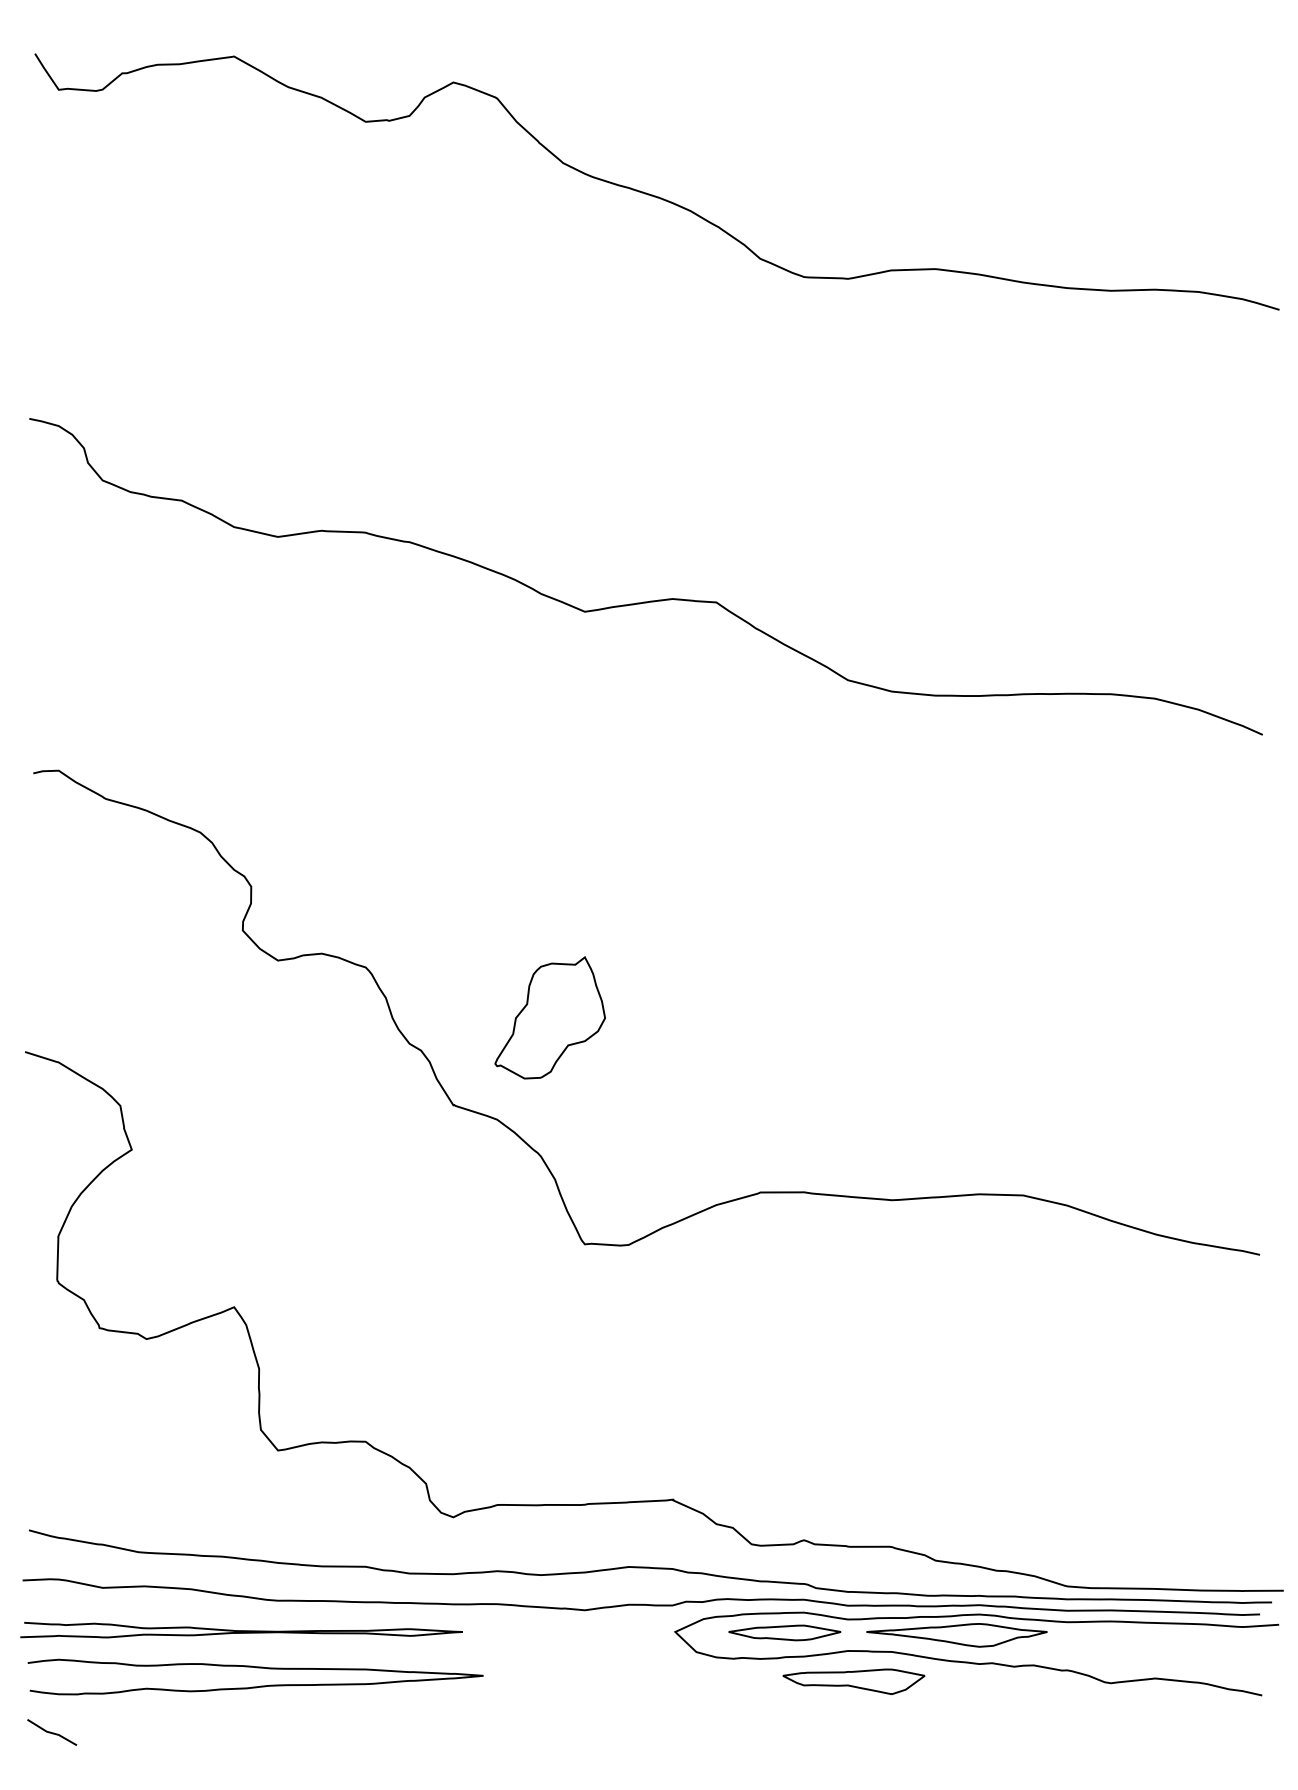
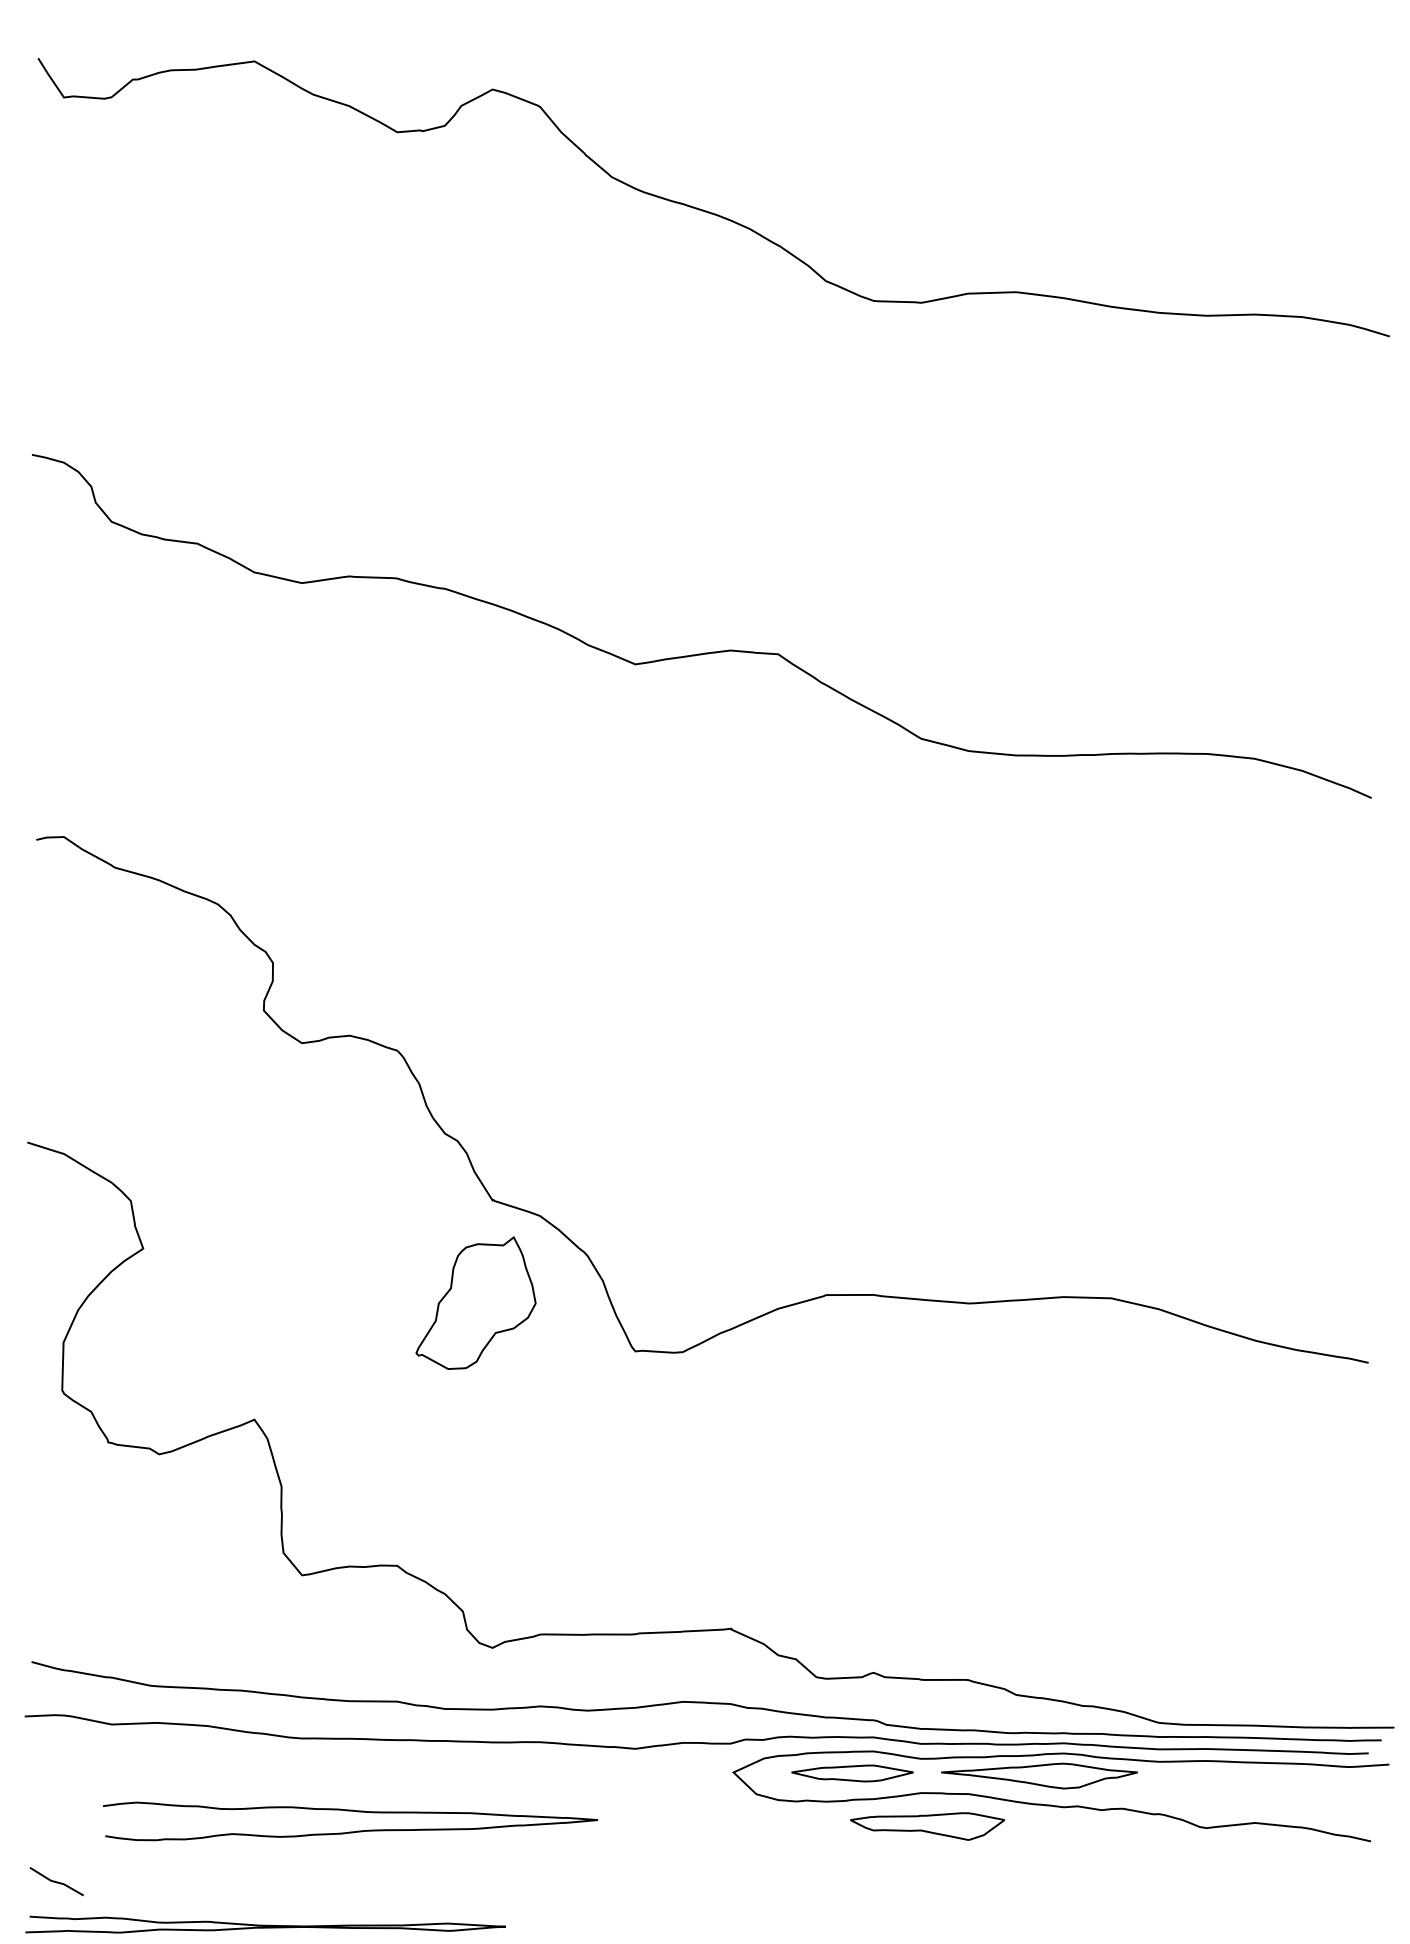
part: (549, 1017) -> (475, 1302), moved
curve: (241, 1630) -> (265, 1925), moved
curve: (256, 1668) -> (351, 1812), moved

